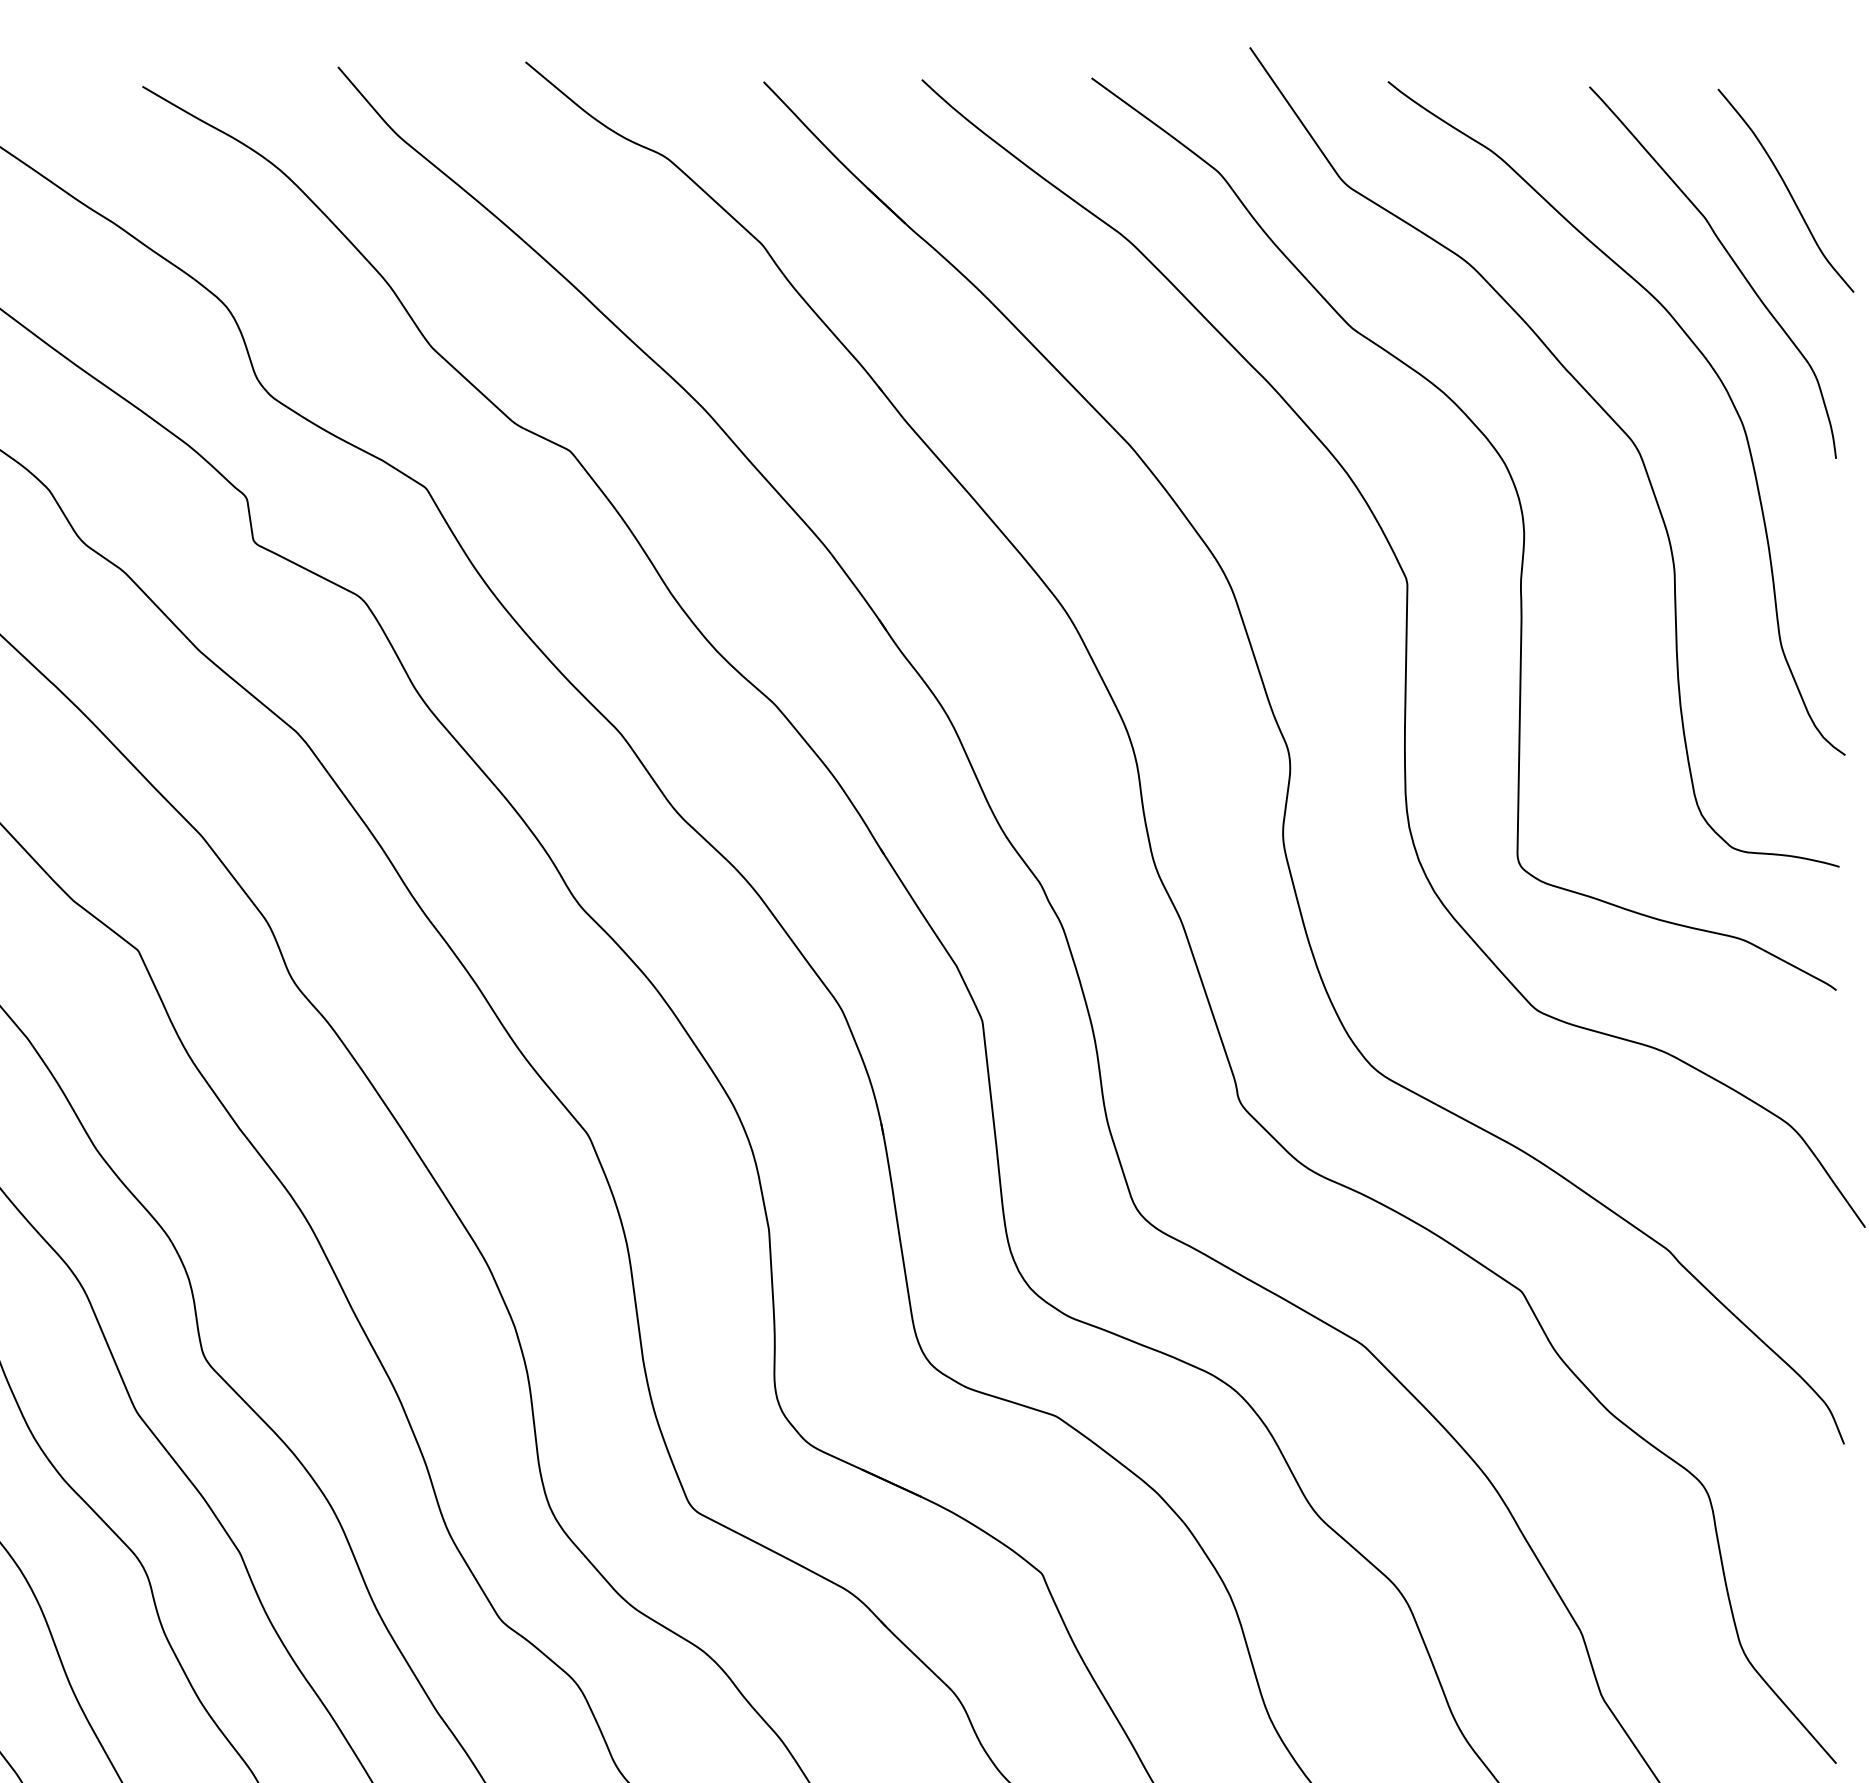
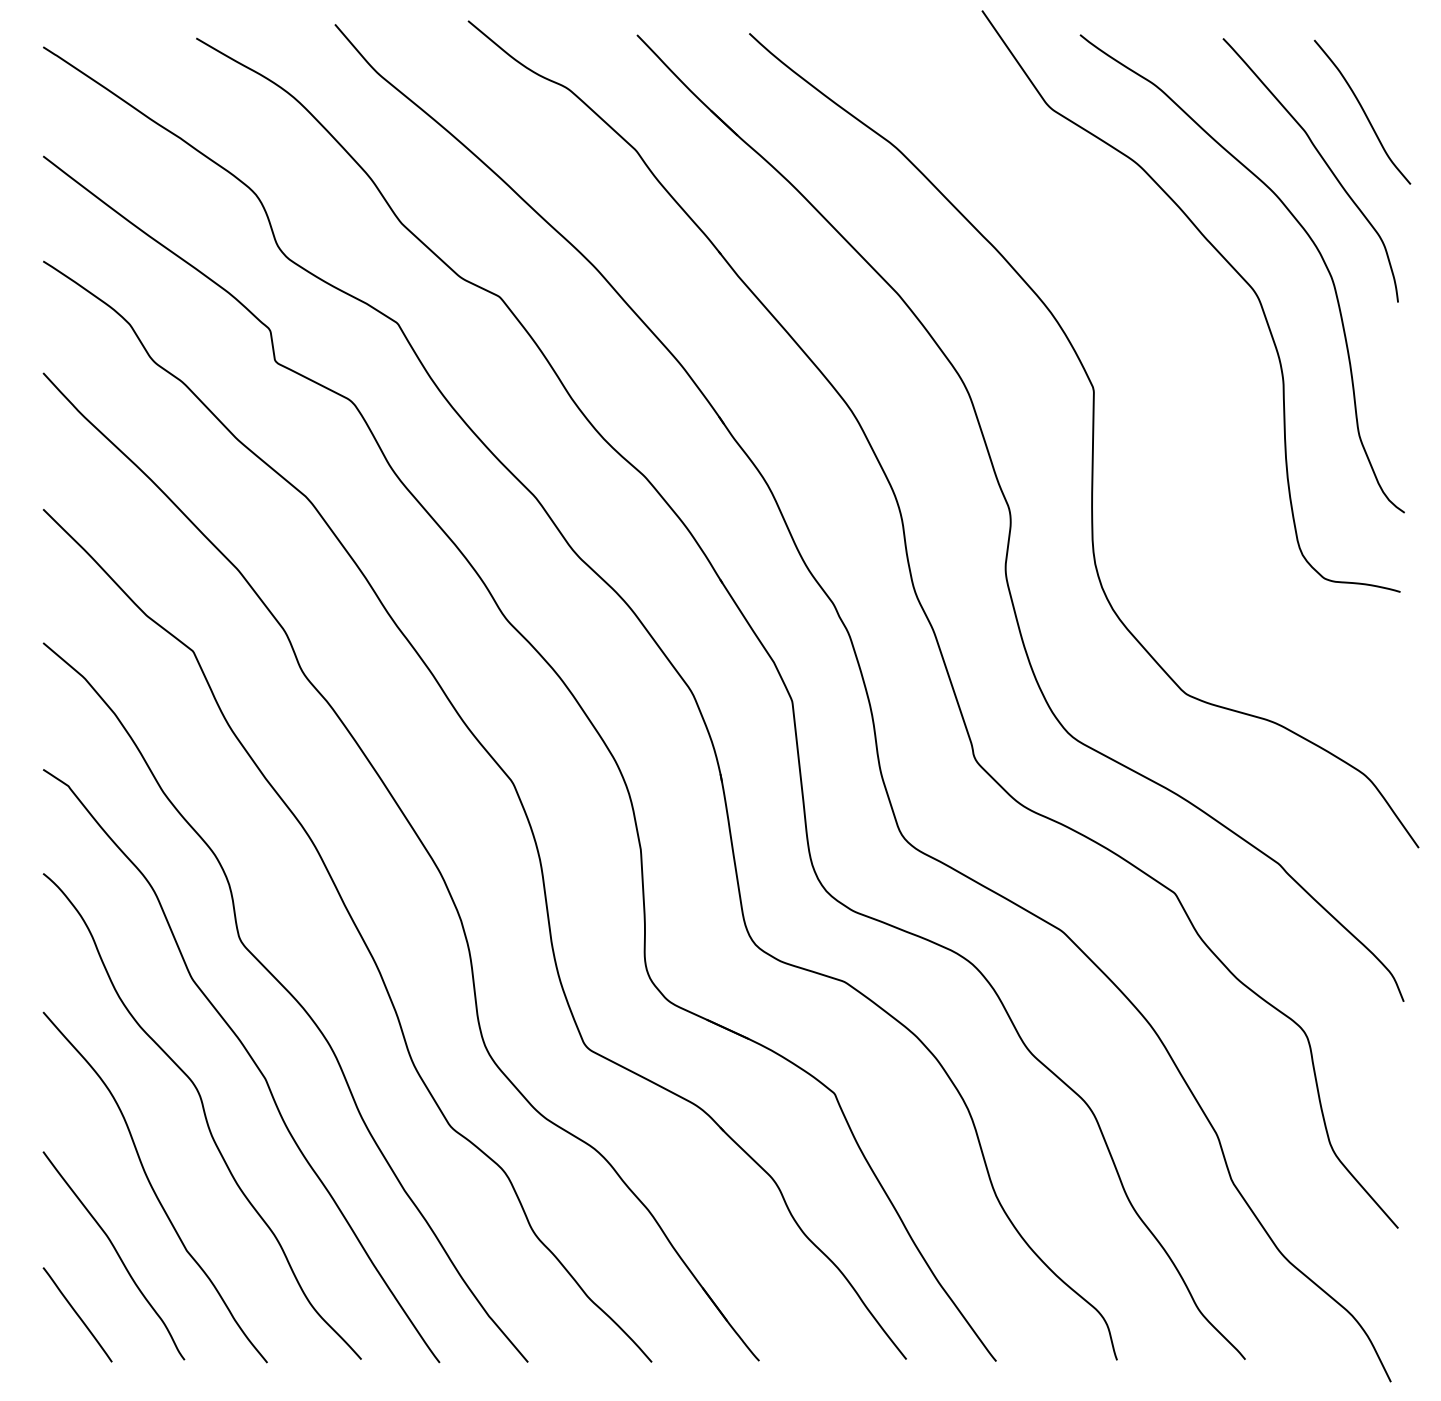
curve: (1522, 533) -> (1175, 355), removed

